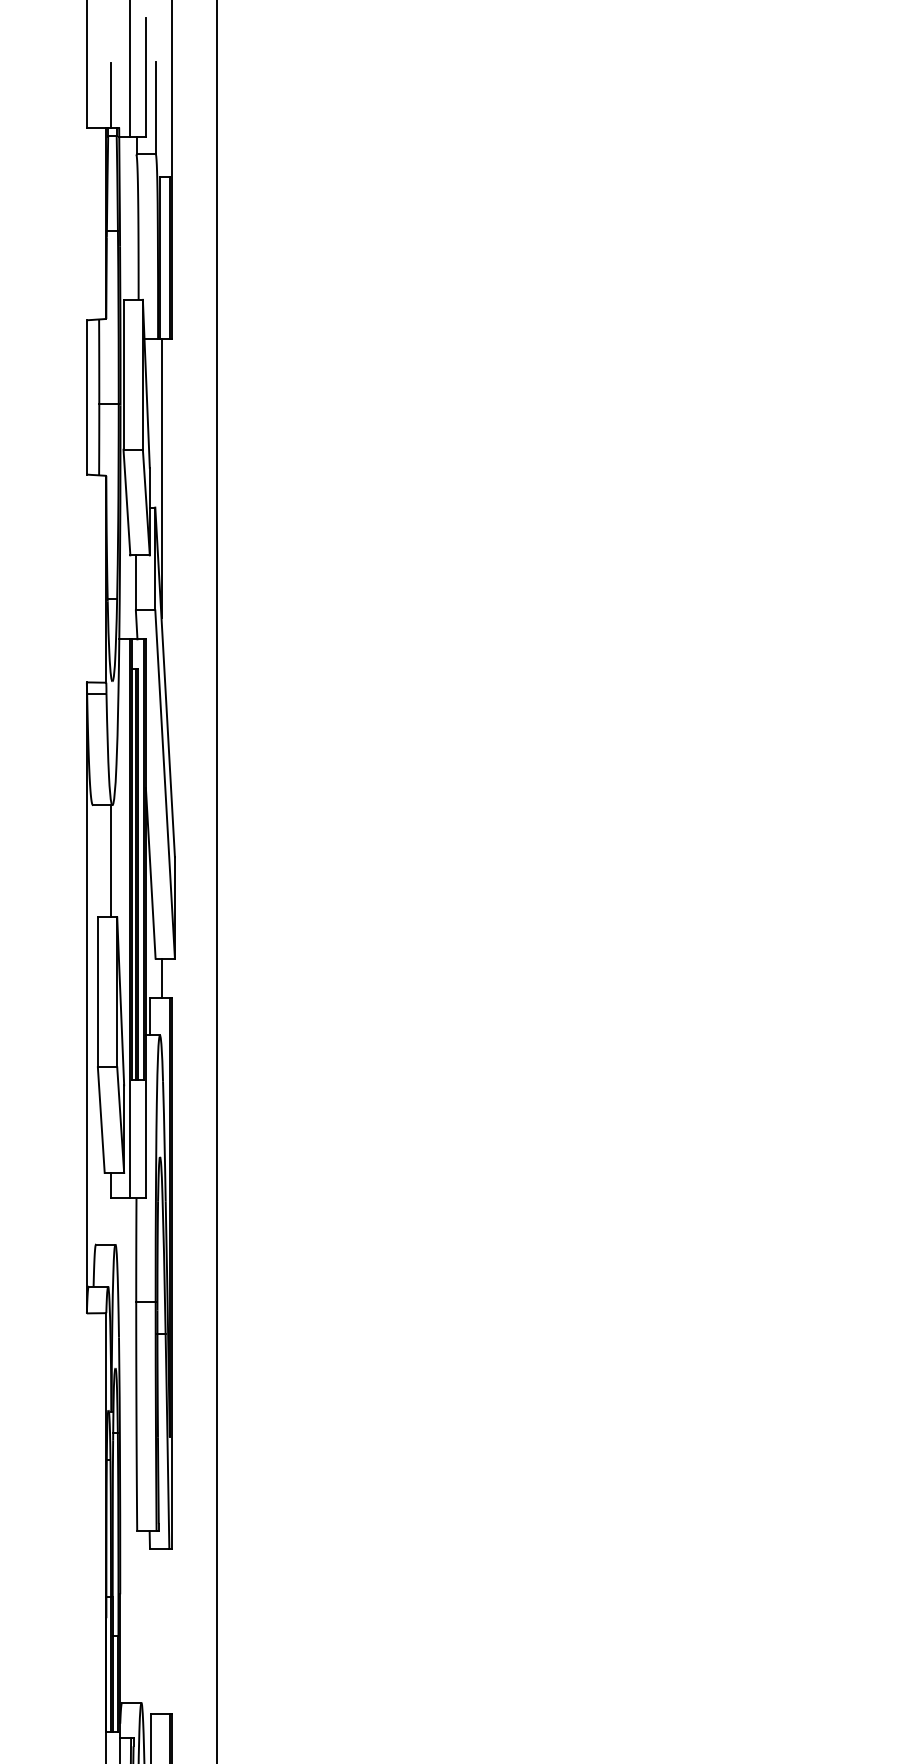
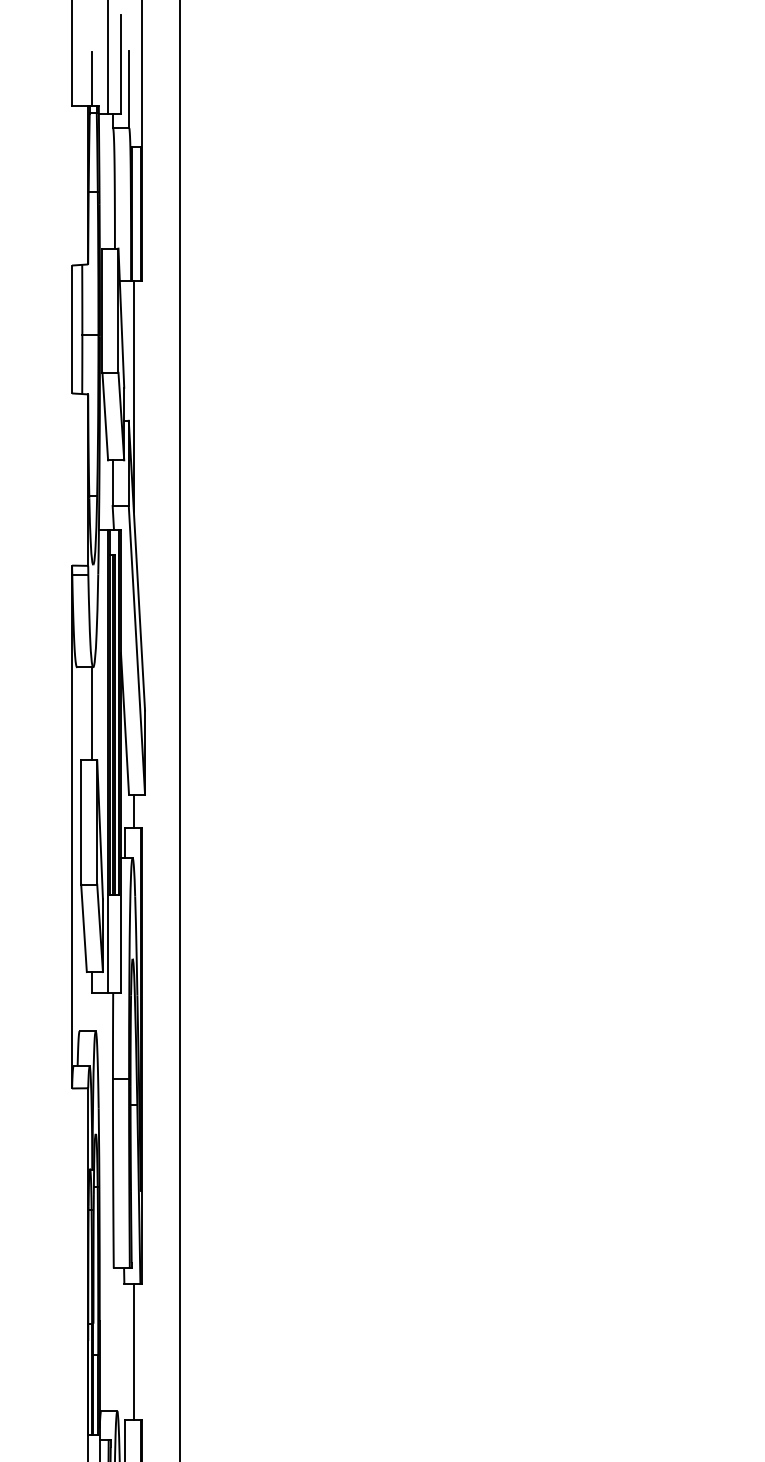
line: (161, 1632) -> (133, 1352), added

